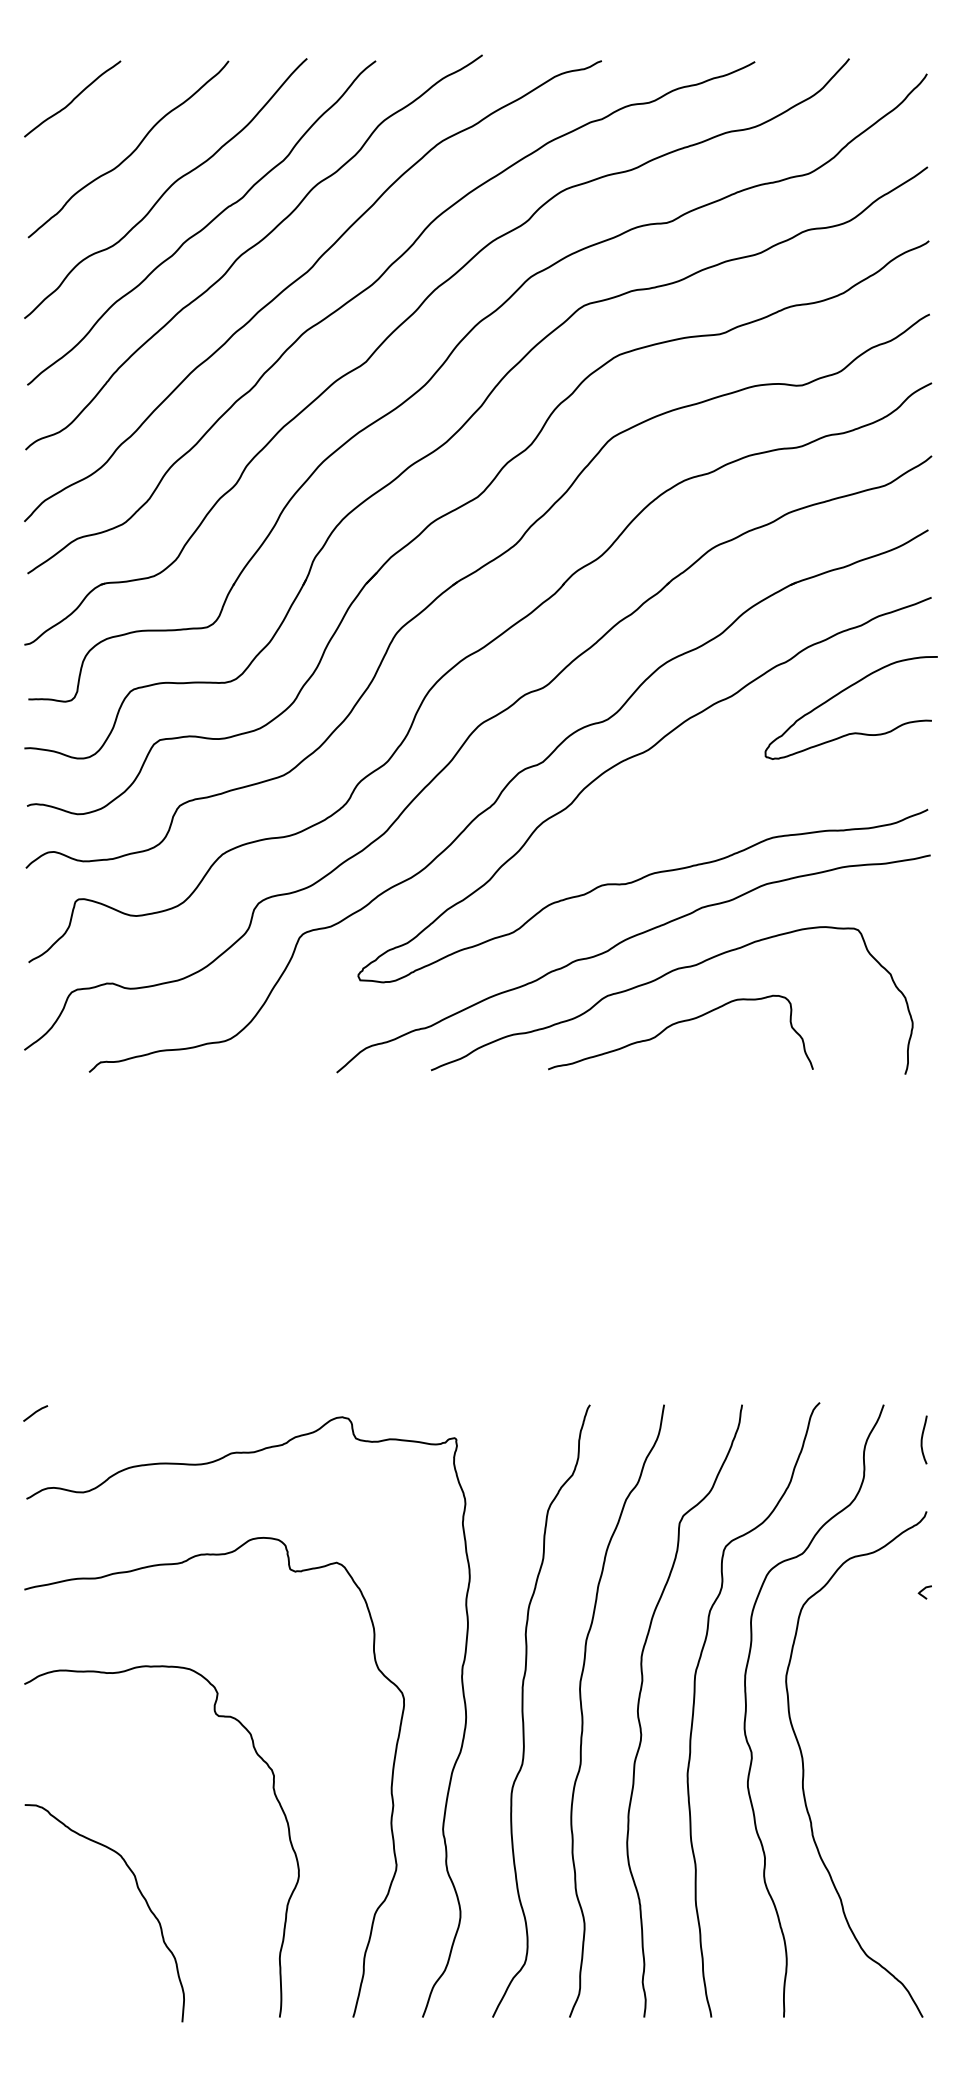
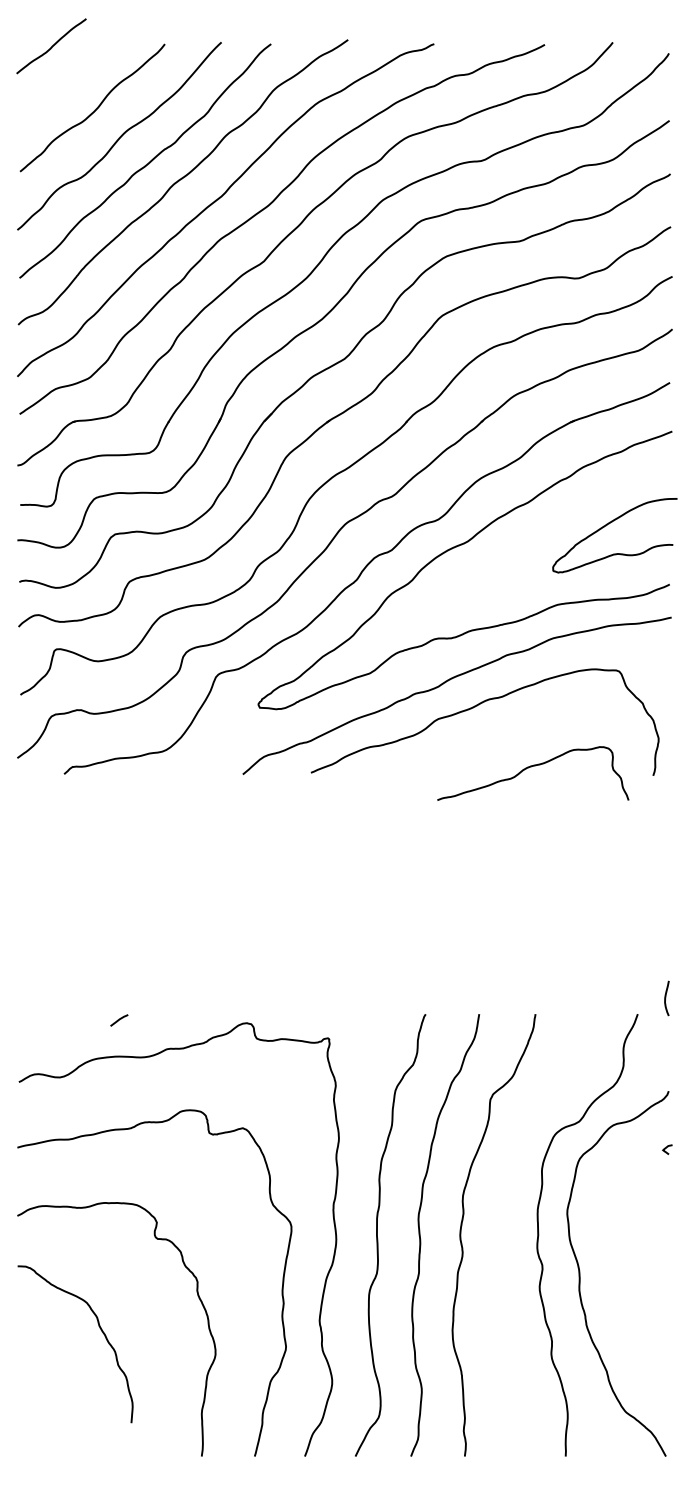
curve: (73, 98) -> (52, 45), moved
curve: (842, 692) -> (608, 524), moved
curve: (676, 1024) -> (530, 767), moved
curve: (35, 1413) -> (119, 1020), moved
curve: (922, 1439) -> (665, 998), moved
curve: (694, 1709) -> (501, 1234), removed
curve: (140, 1894) -> (101, 1330), moved

